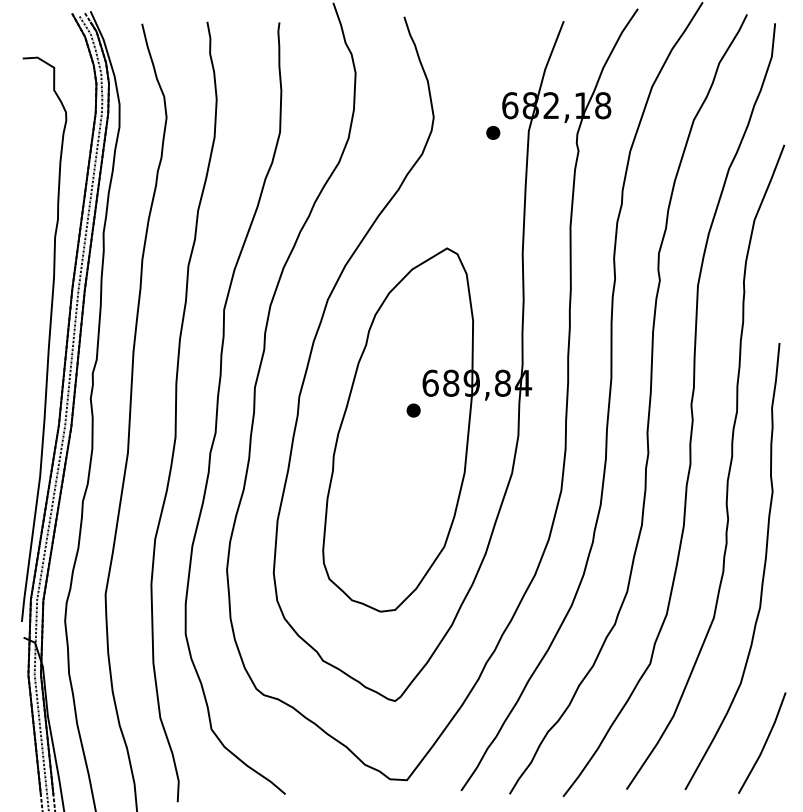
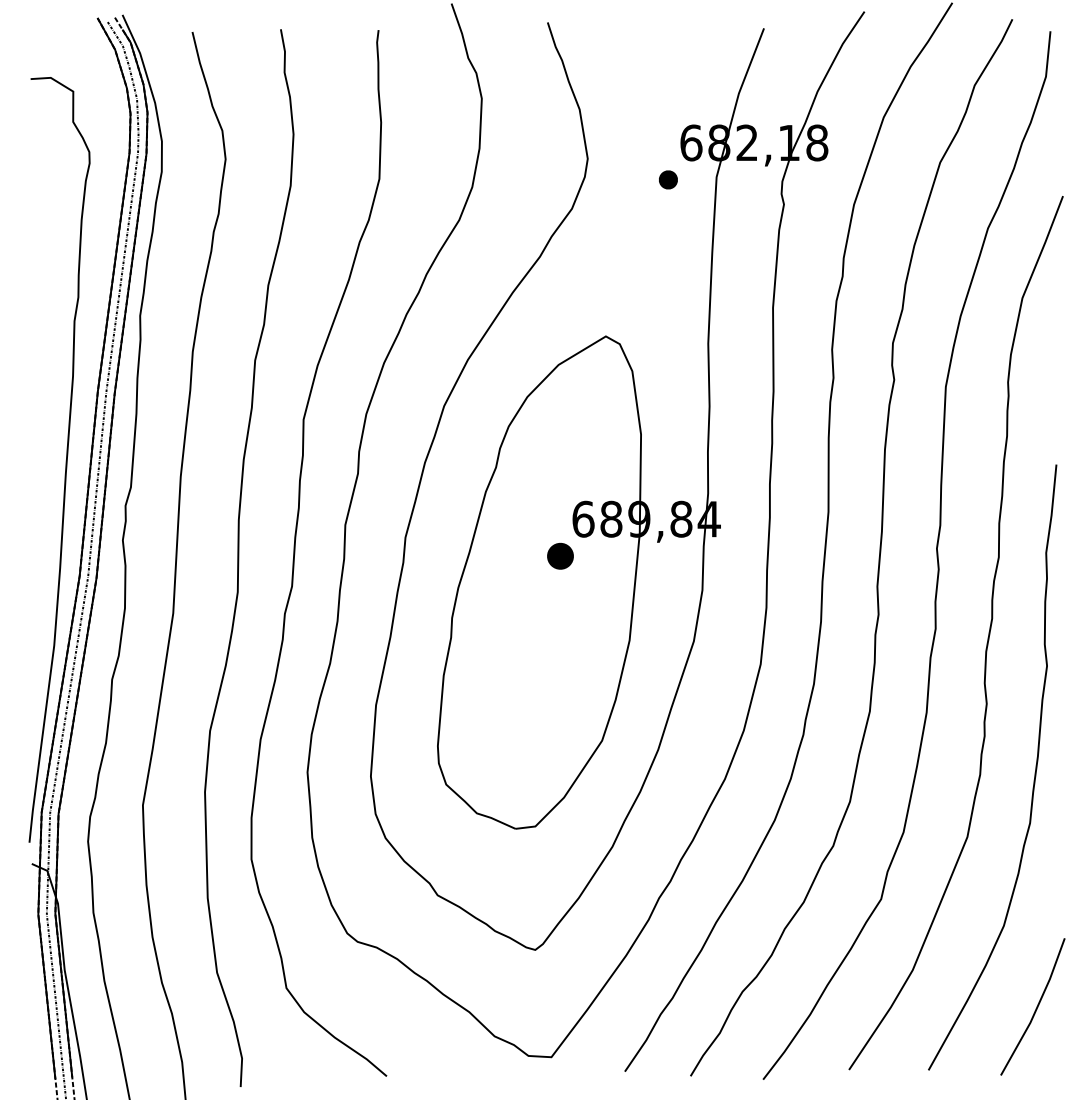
part: (413, 410) -> (560, 555), size x1.4

